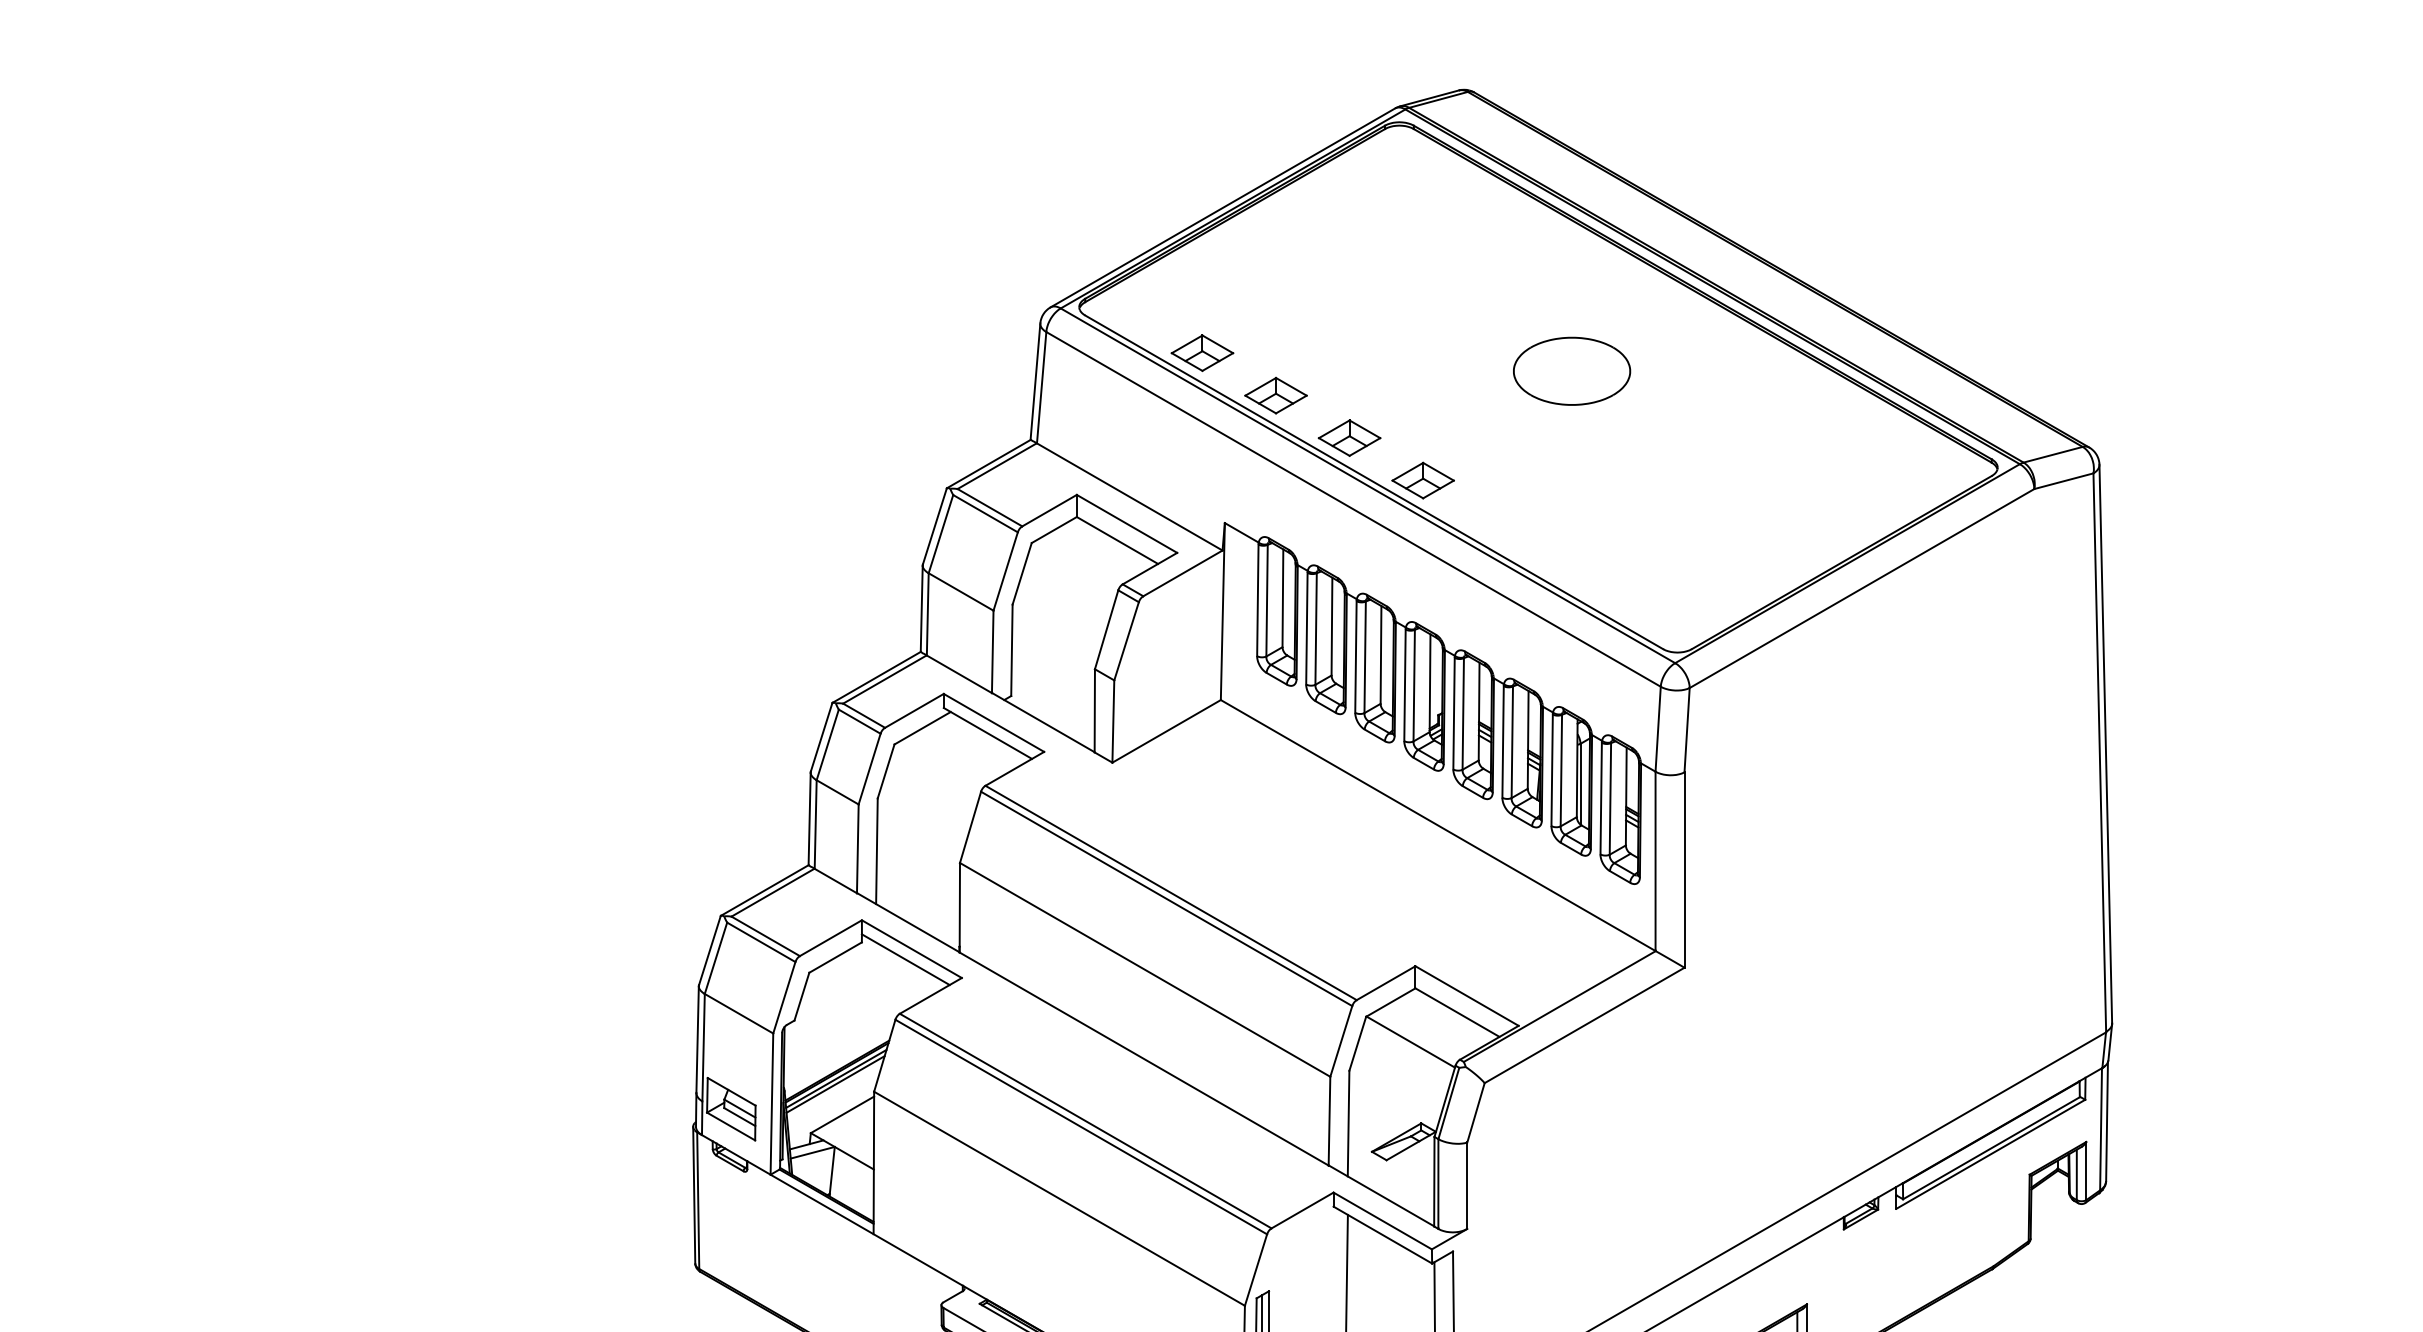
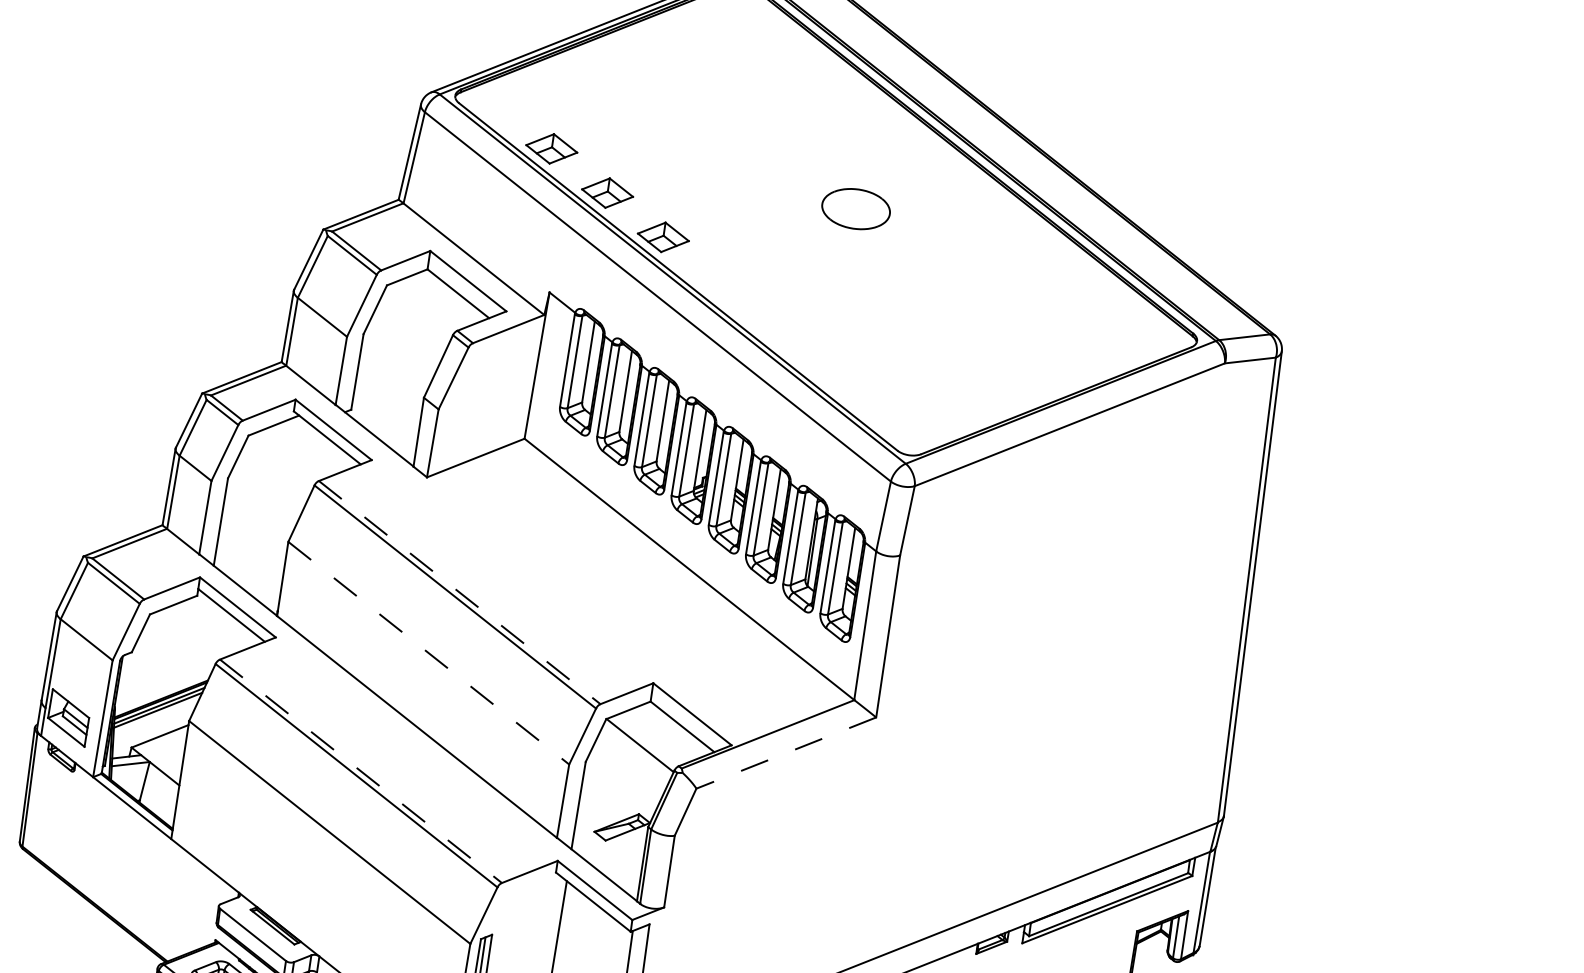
part: (1572, 370) -> (856, 208), size x0.7
part: (1422, 480) -> (718, 281), removed
line: (1171, 893) -> (459, 593), solid -> dashed
line: (1145, 969) -> (429, 652), solid -> dashed
line: (1584, 1025) -> (786, 753), solid -> dashed
line: (1085, 1121) -> (360, 771), solid -> dashed

